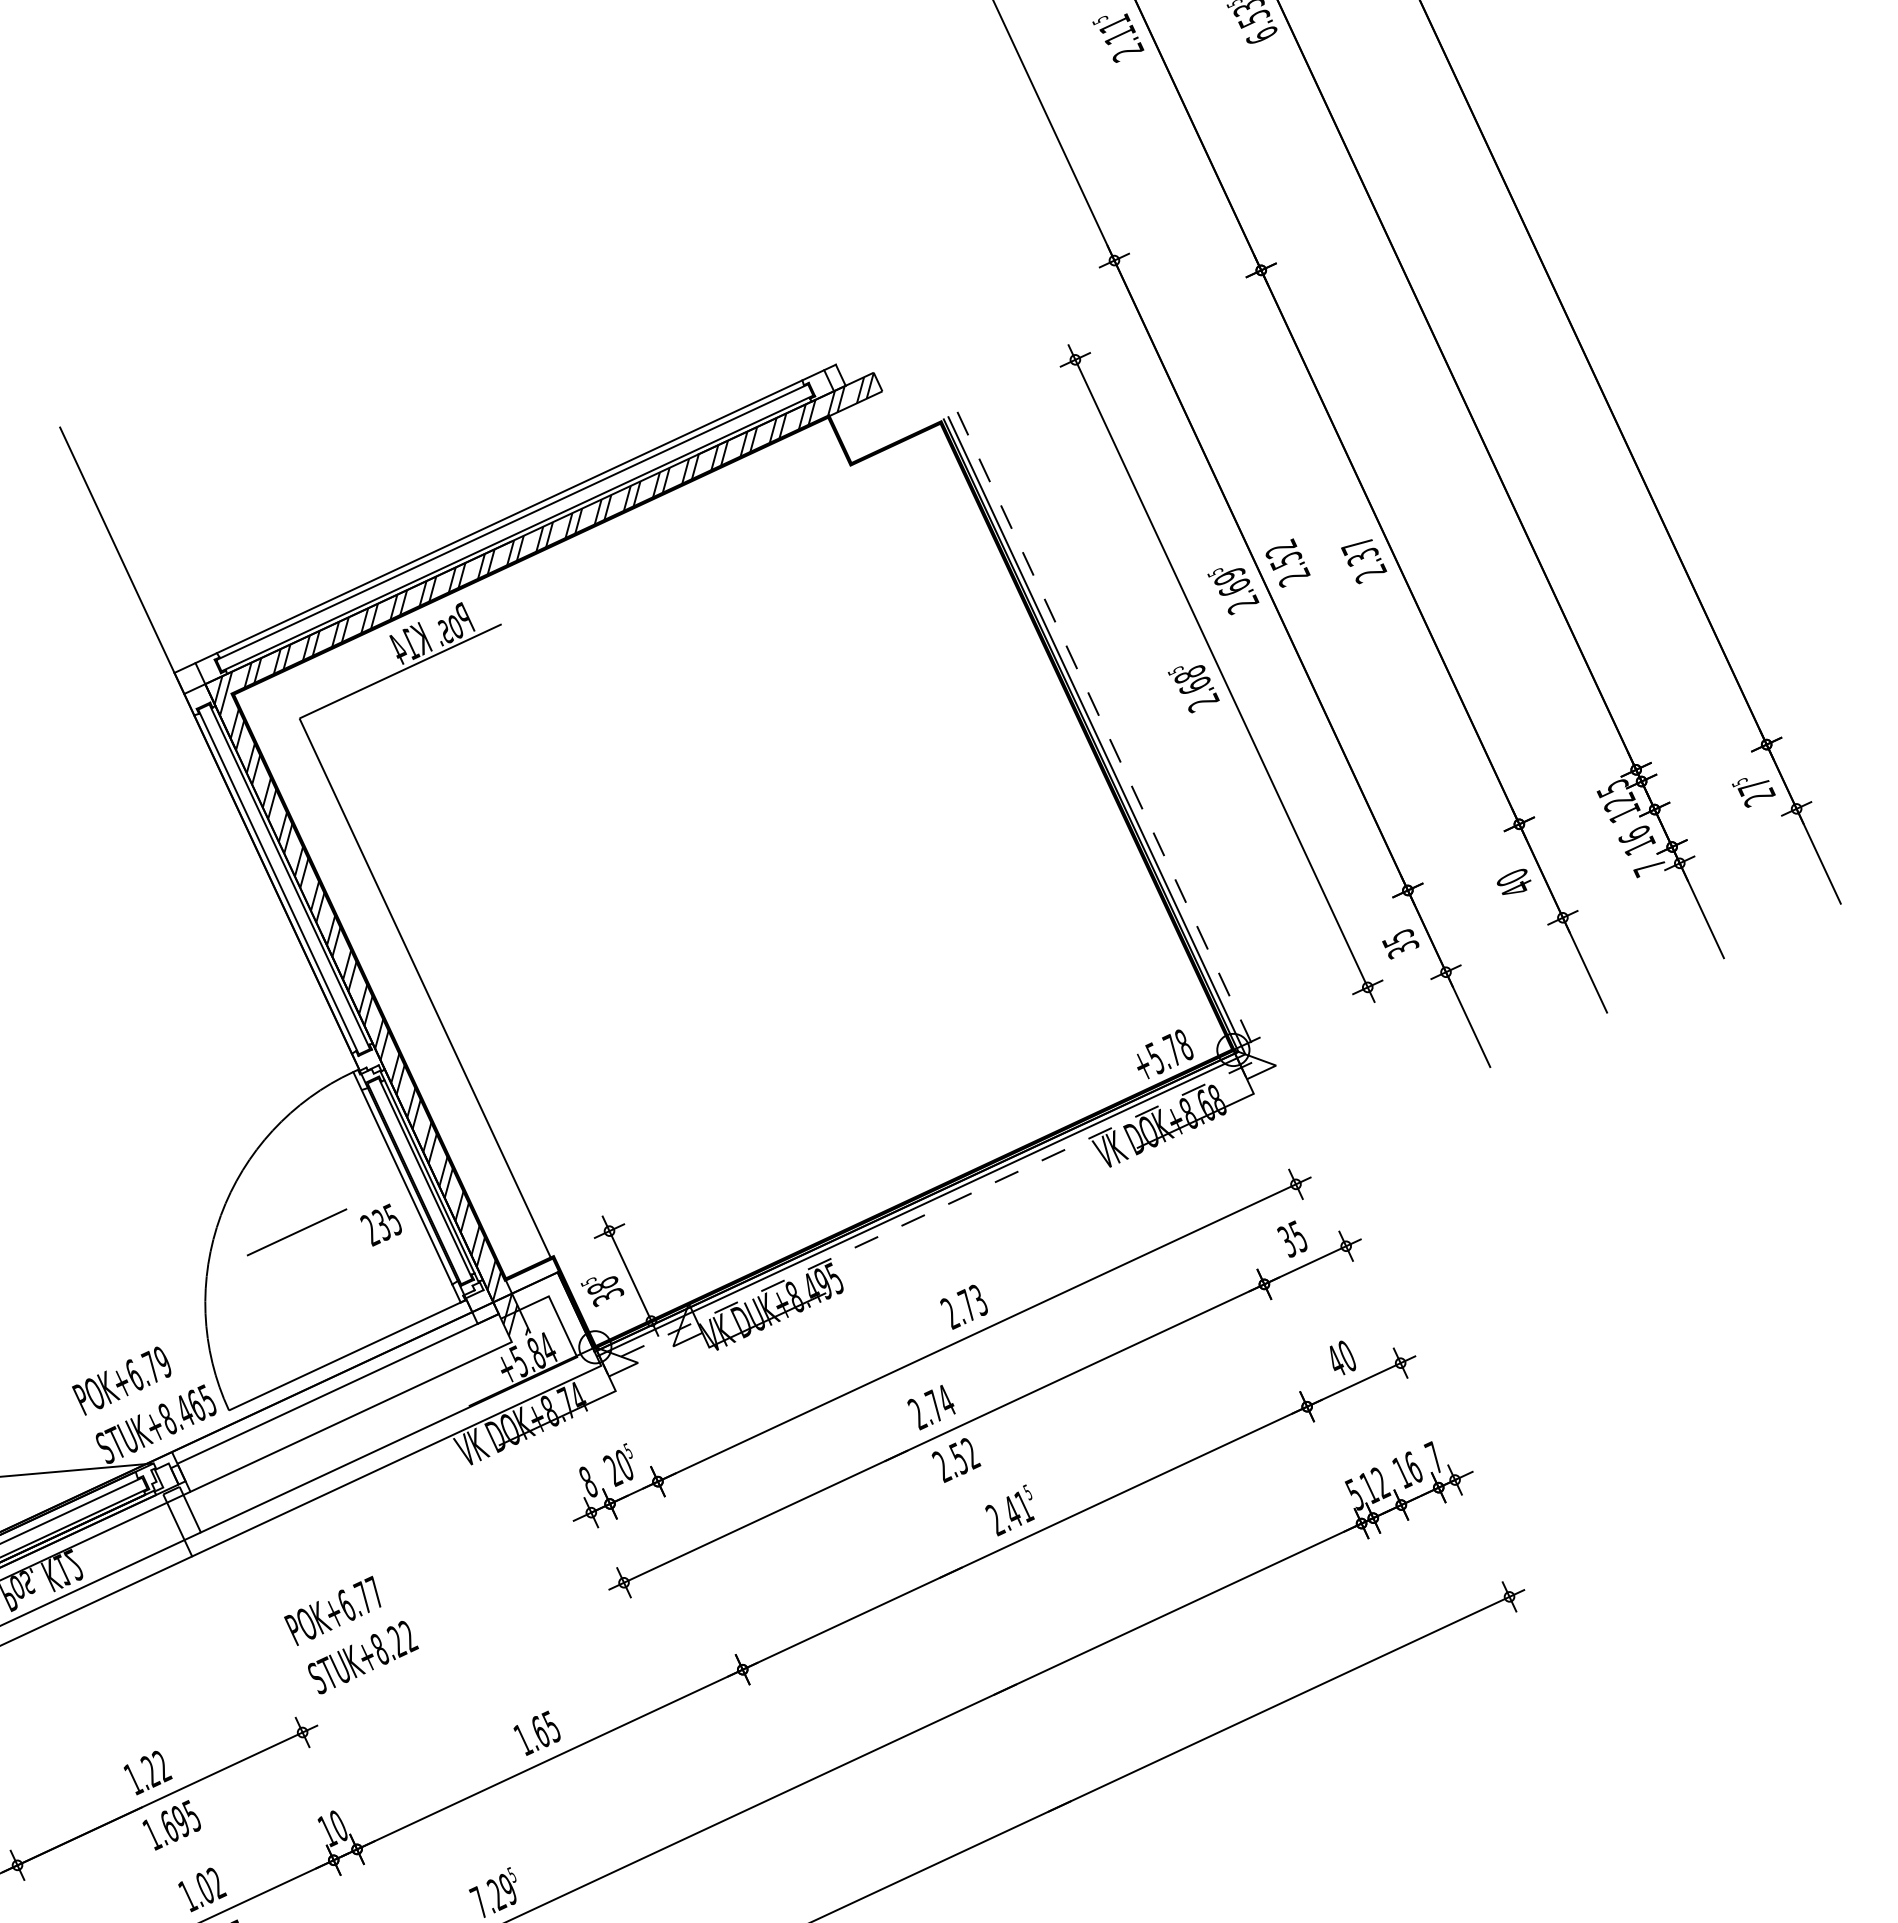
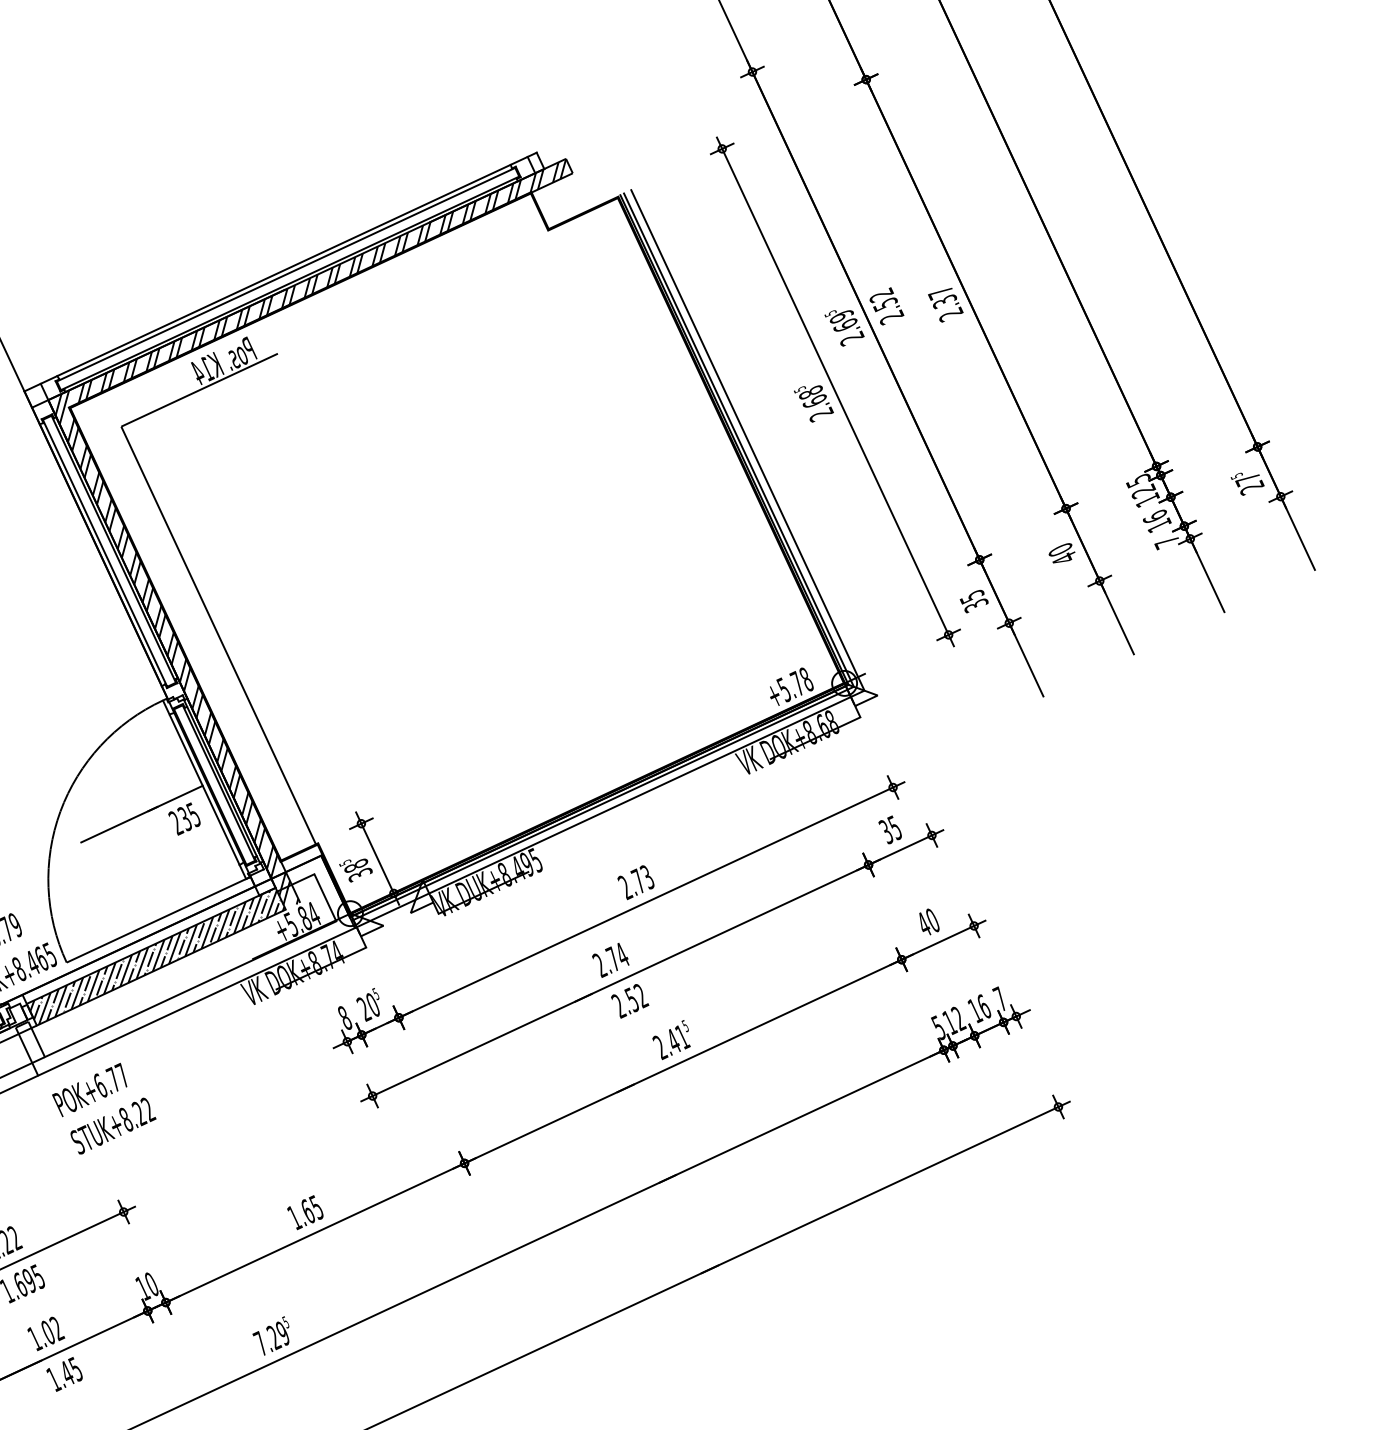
line: (1254, 1061) -> (860, 692), dashed -> solid
line: (369, 1198) -> (175, 798), added
hatch: (345, 1403) -> (156, 957), added
text: (351, 1634) -> (104, 1108), moved

